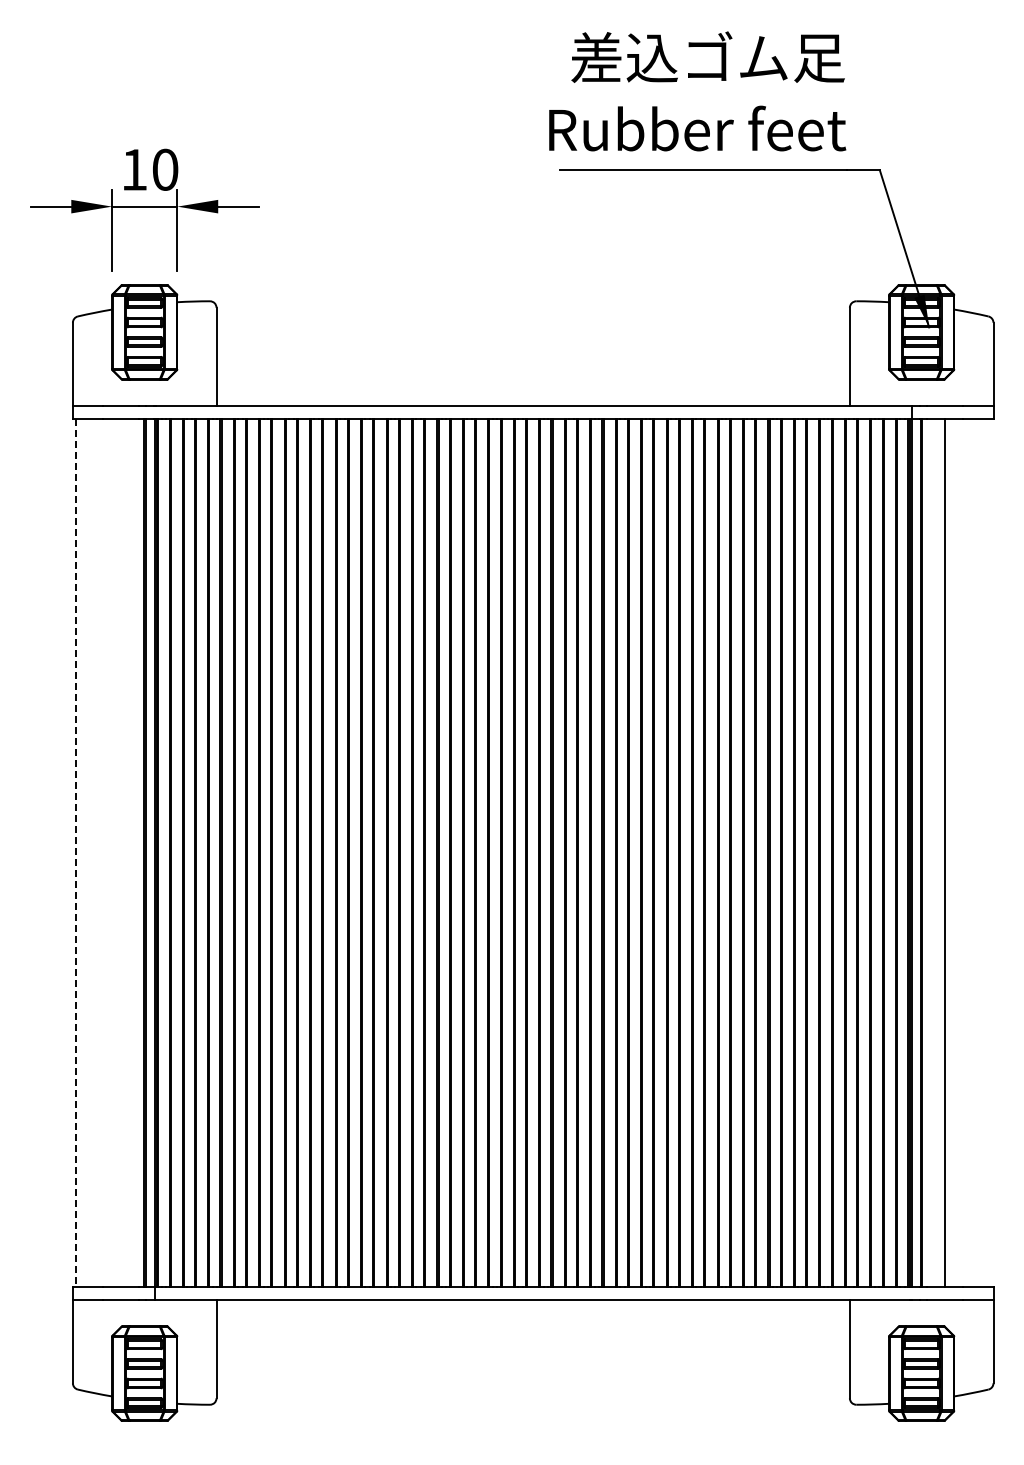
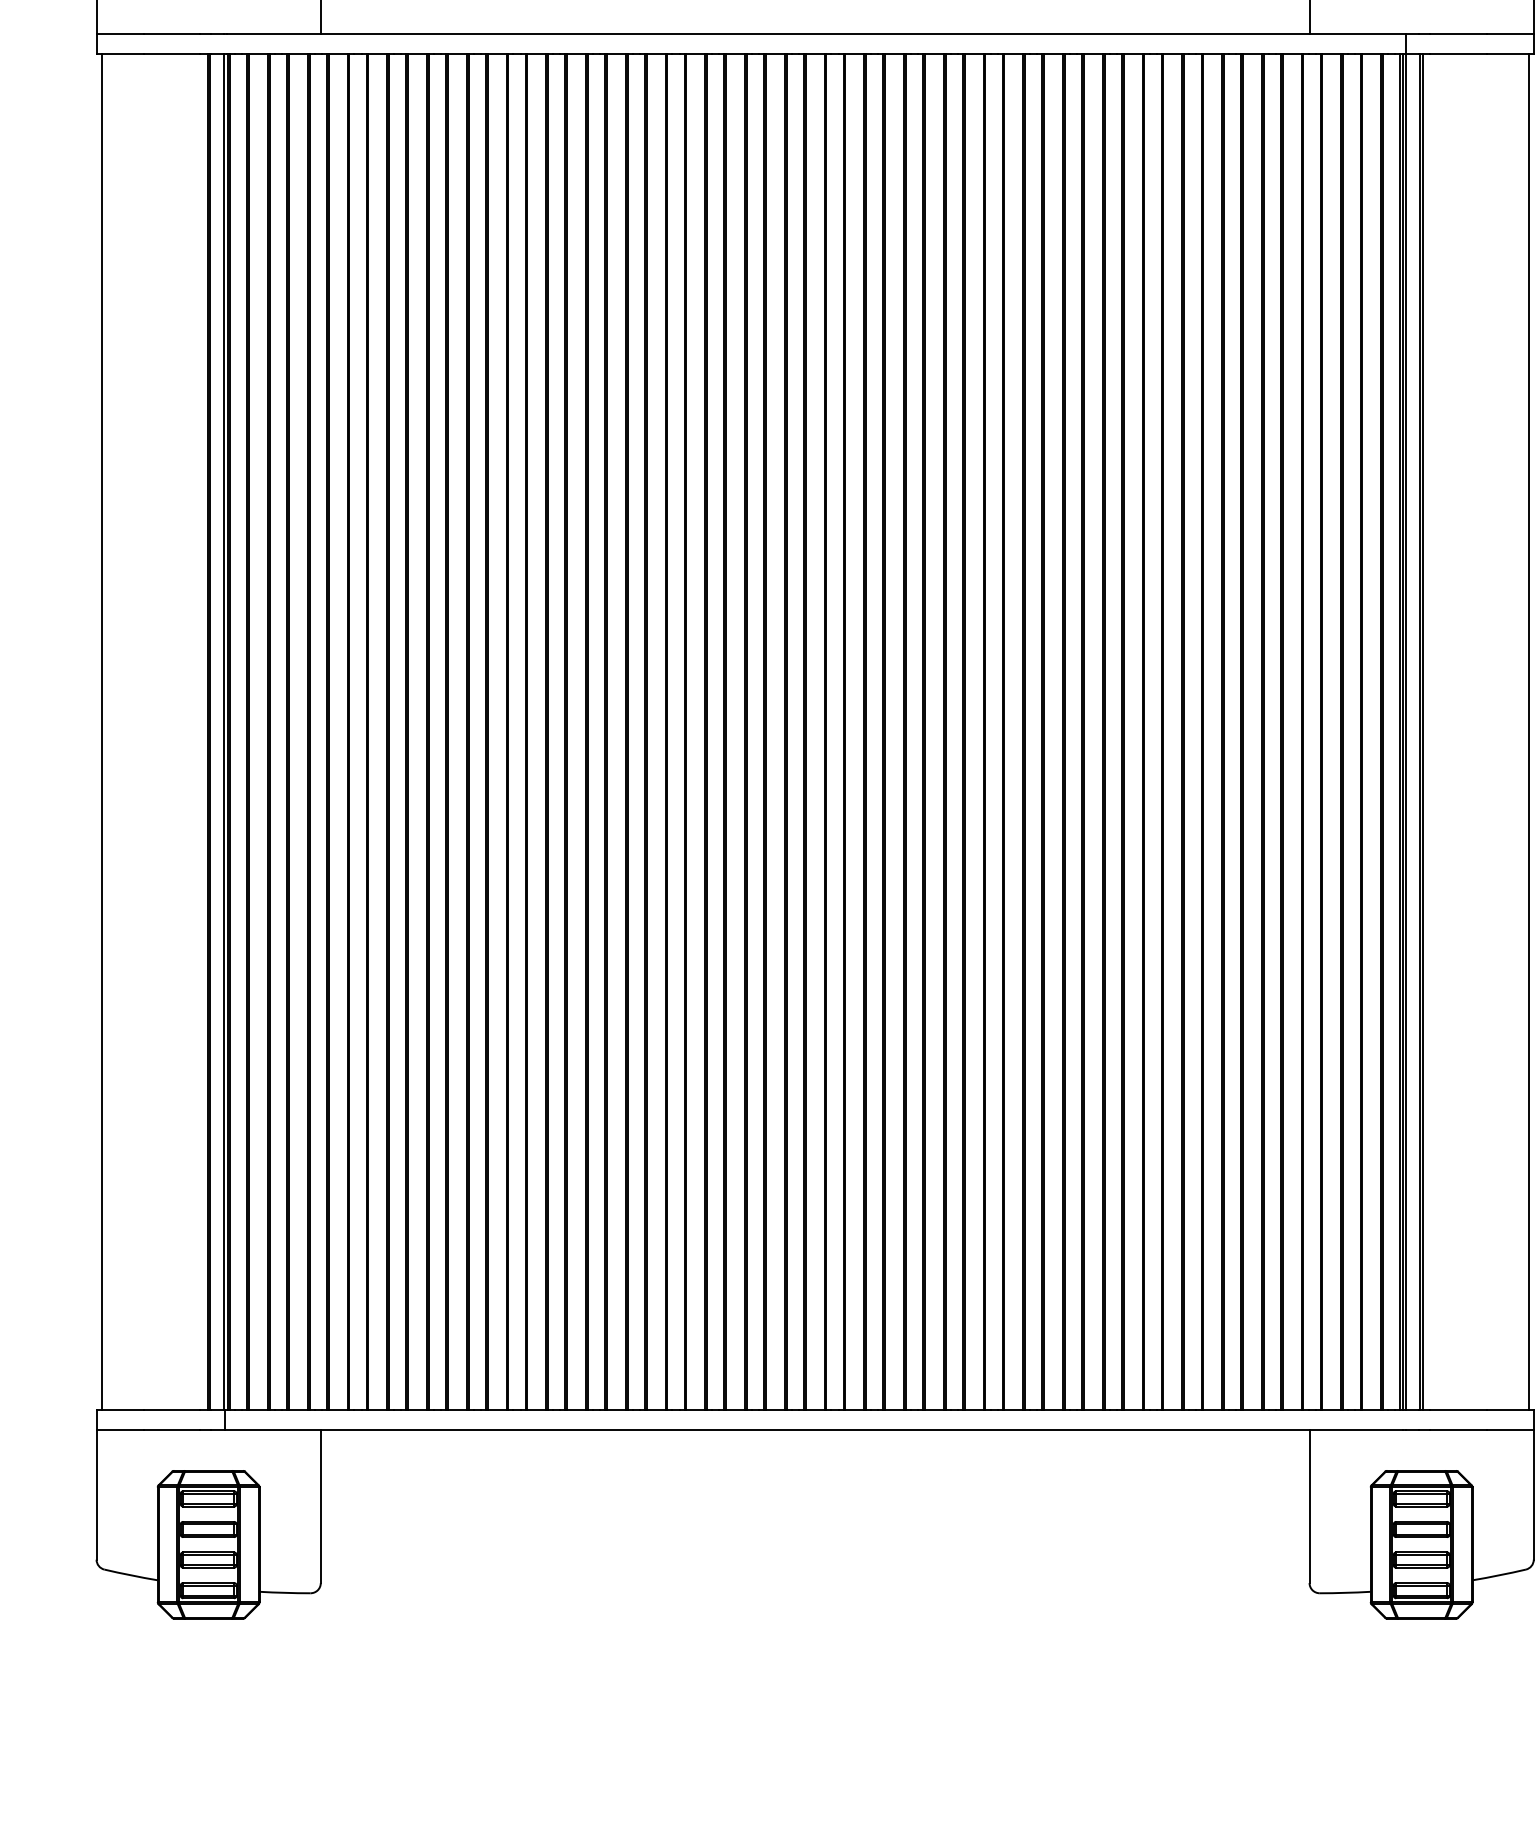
line: (945, 852) -> (1529, 731), moved
line: (76, 853) -> (102, 732), dashed -> solid

